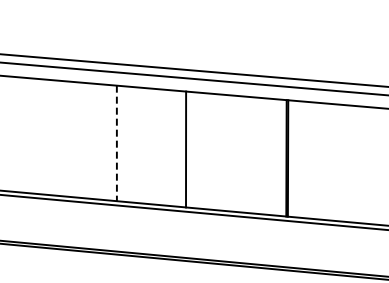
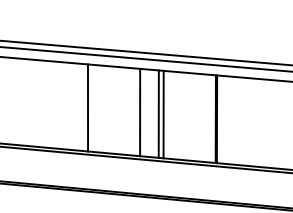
line: (116, 143) -> (87, 108), dashed -> solid
line: (210, 151) -> (158, 114), added
line: (217, 152) -> (163, 114), added

